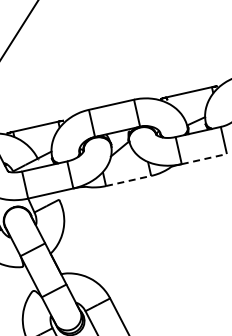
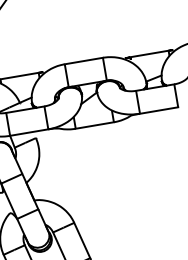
line: (204, 159) -> (159, 110), dashed -> solid
line: (129, 180) -> (95, 125), dashed -> solid

